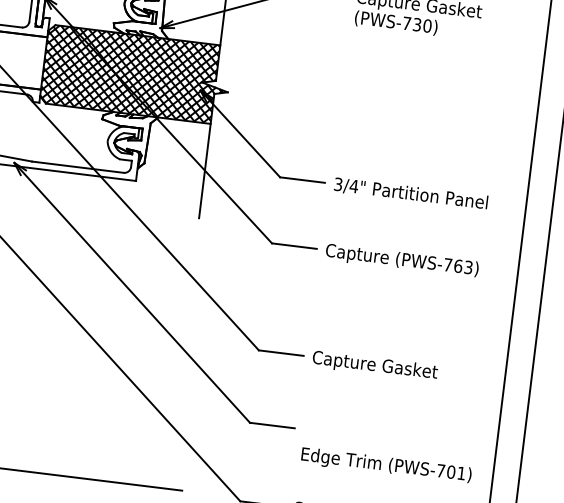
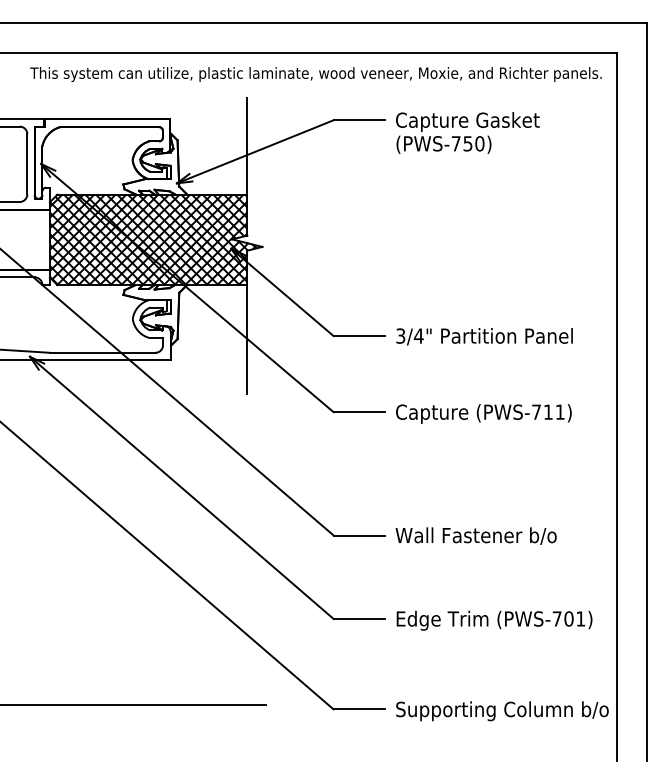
text: (417, 24) -> (468, 143), (PWS-730) -> (PWS-750)
text: (462, 266) -> (553, 411), (PWS-763) -> (PWS-711)
text: (381, 367) -> (475, 537), Capture Gasket -> Wall Fastener b/o
text: (386, 465) -> (494, 620), moved

